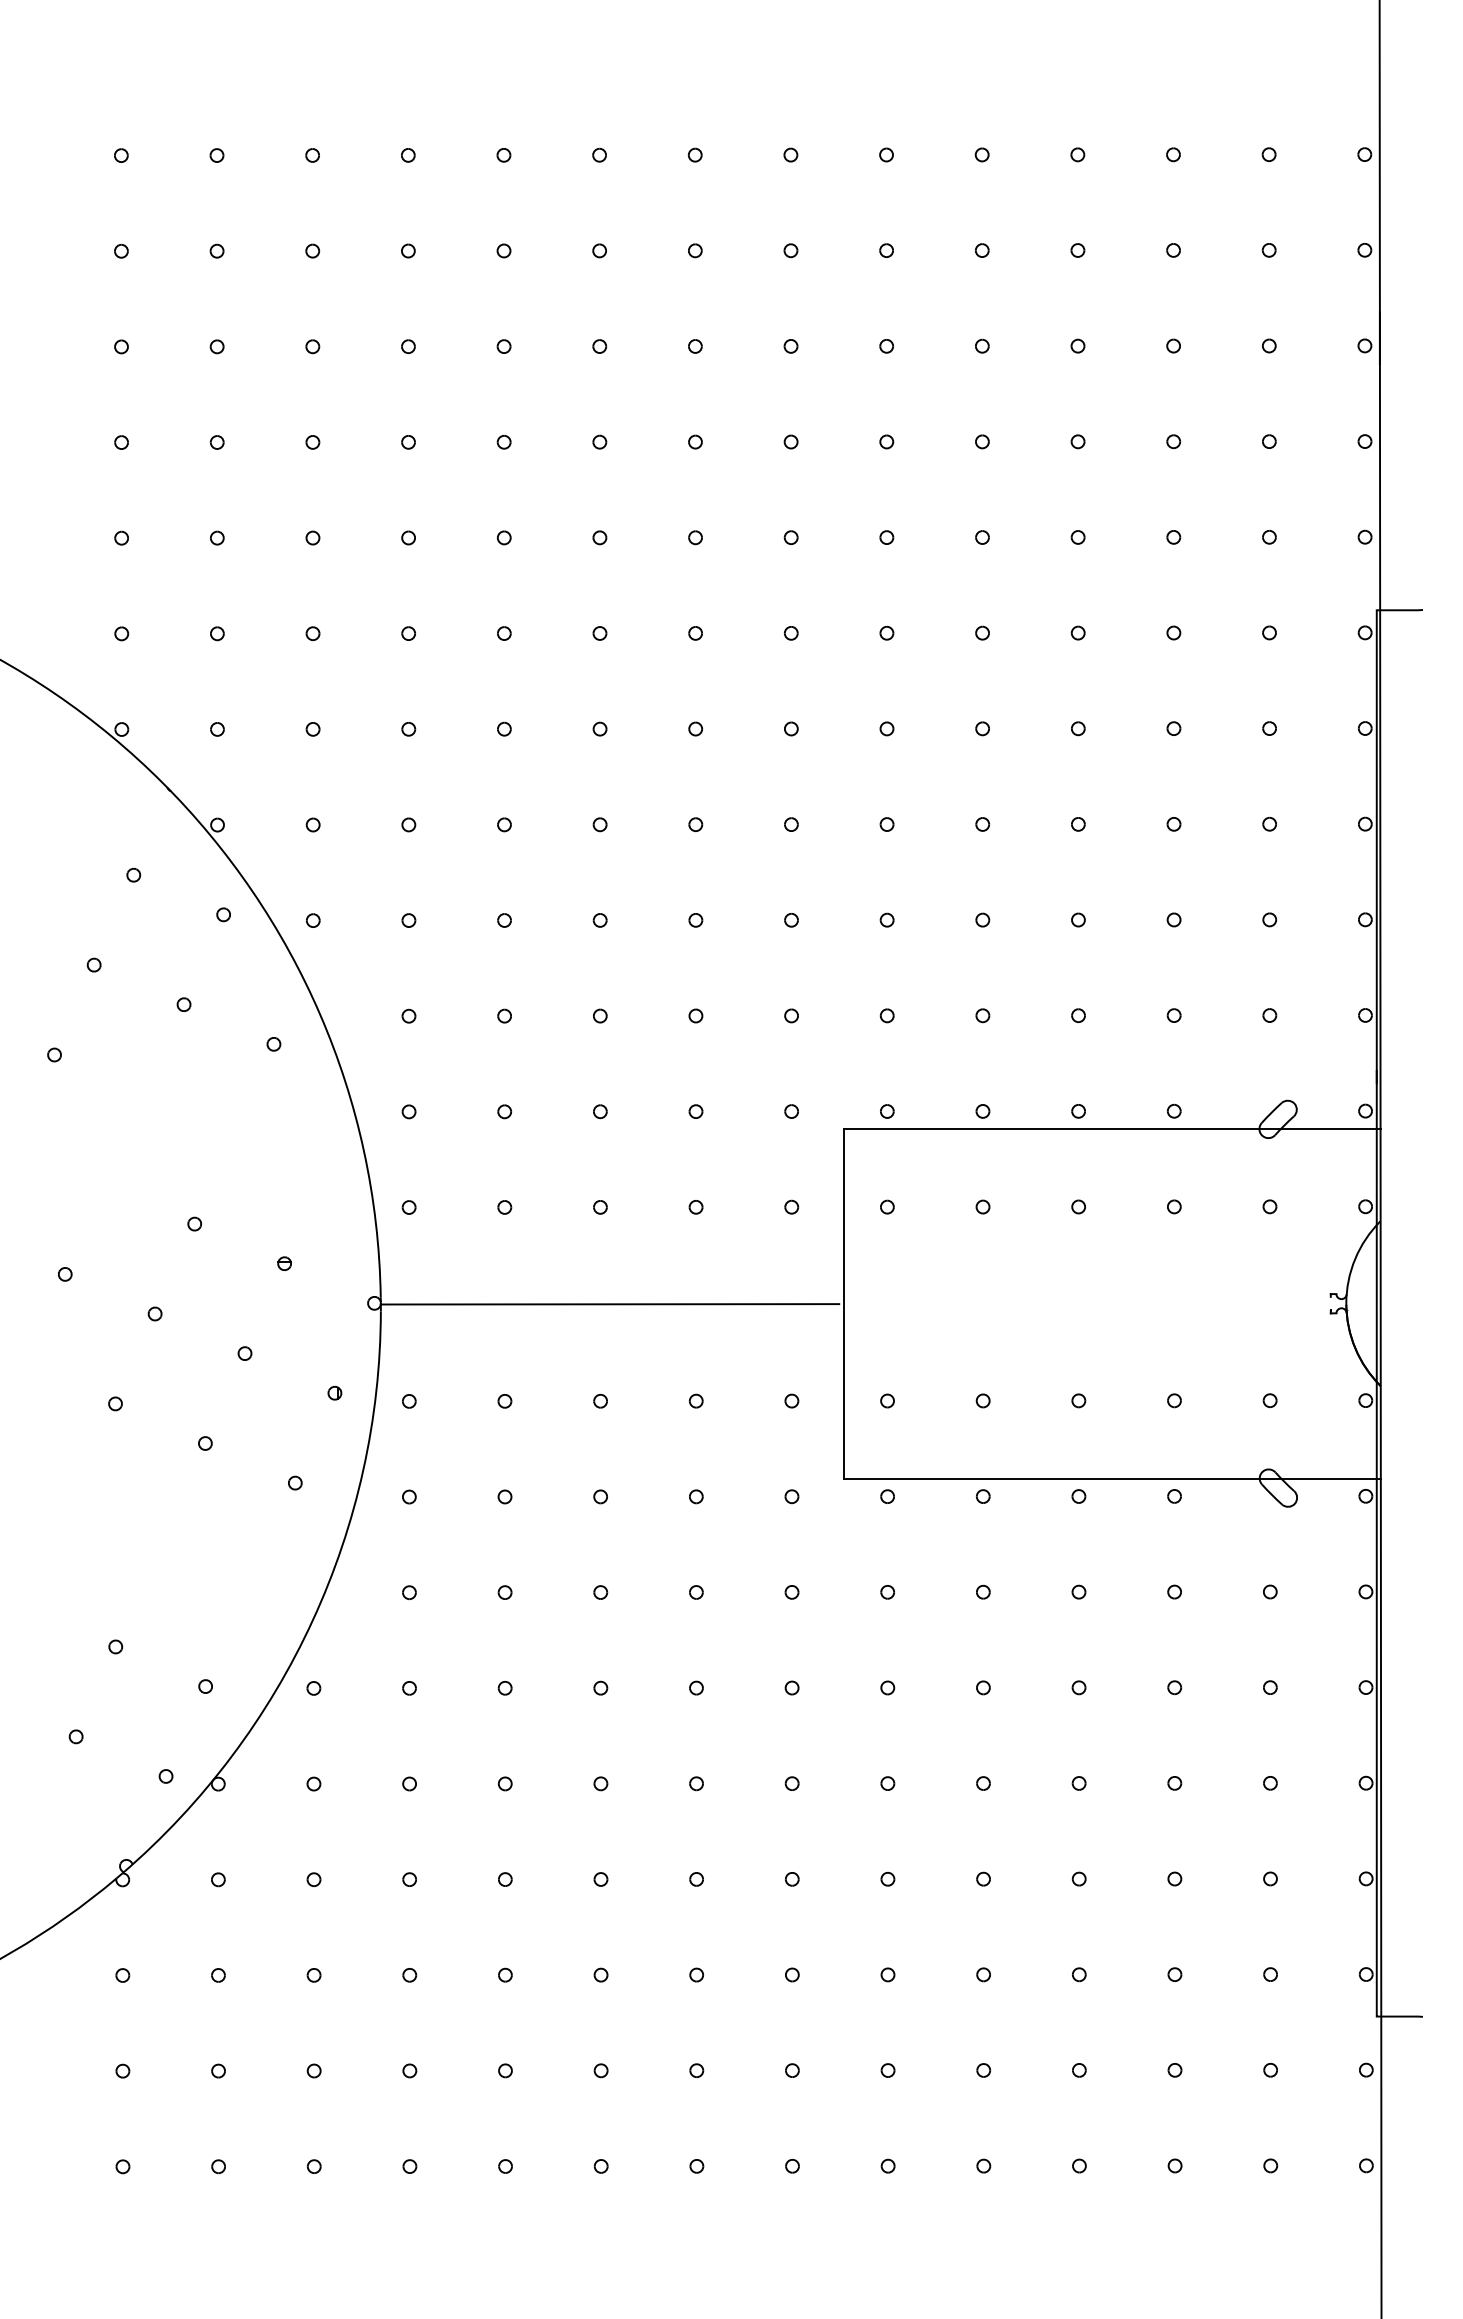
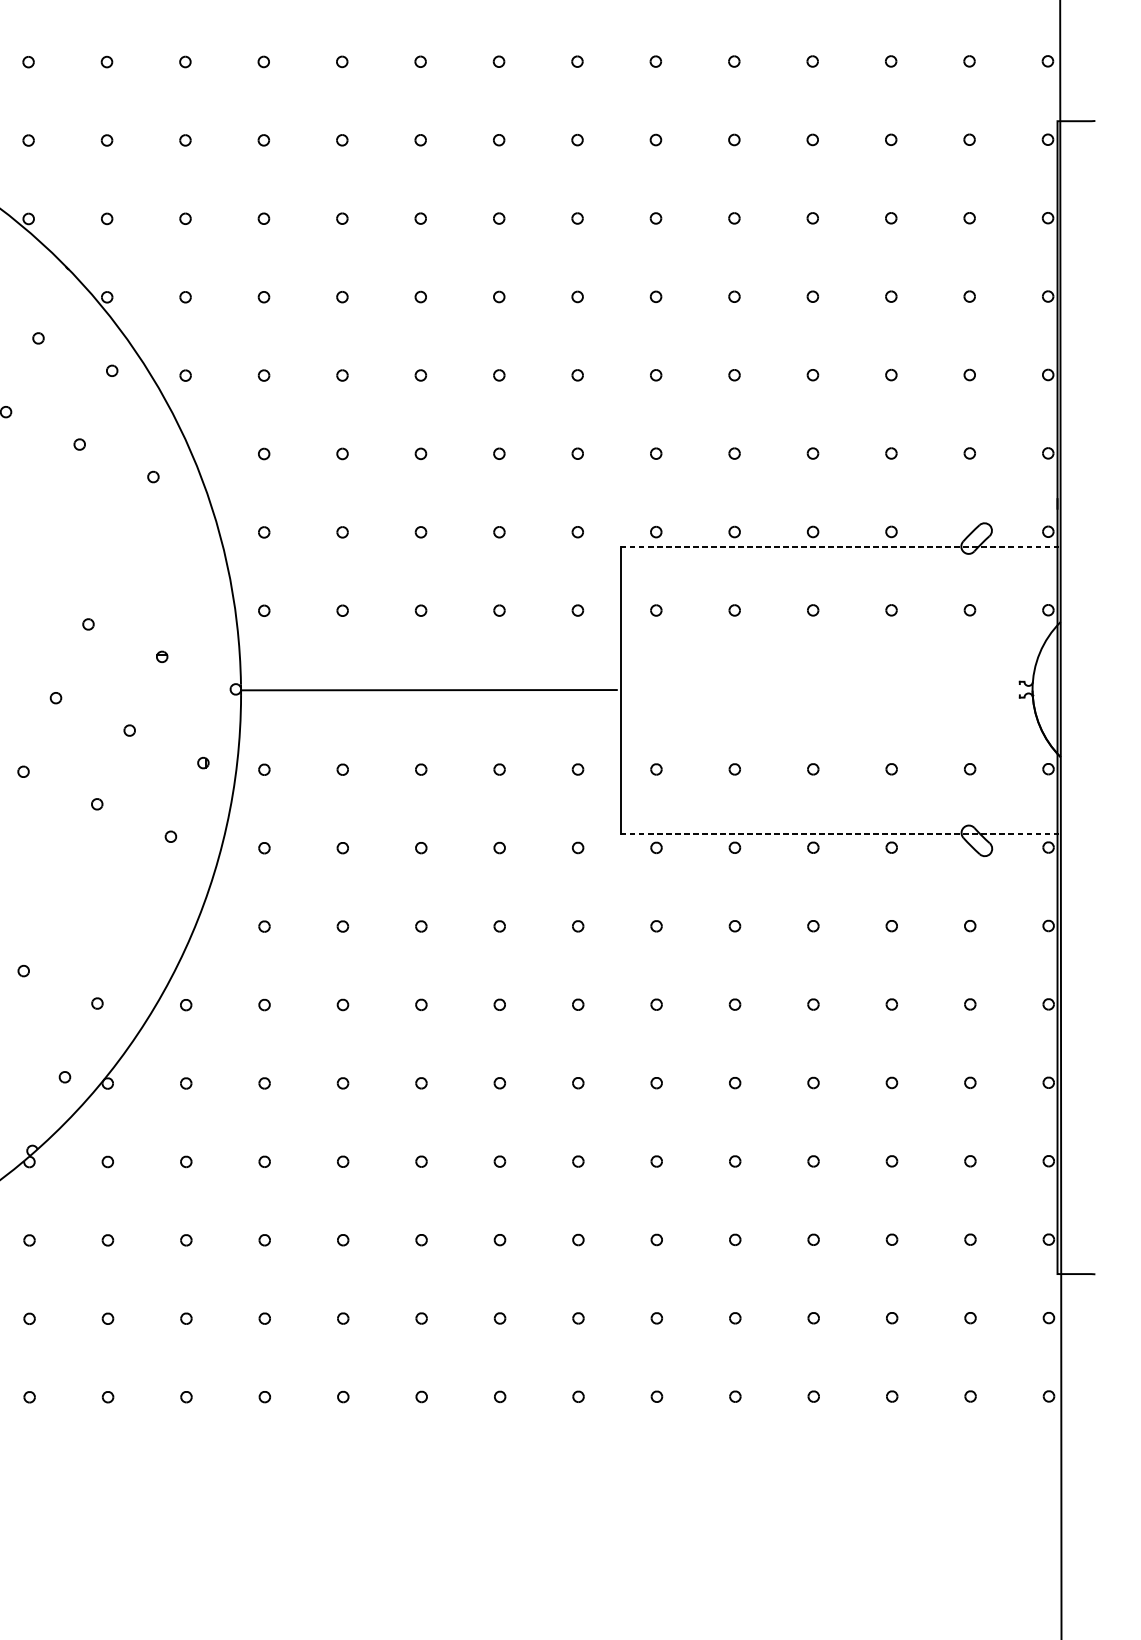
line: (1112, 1129) -> (840, 546), solid -> dashed
line: (1112, 1479) -> (840, 833), solid -> dashed

